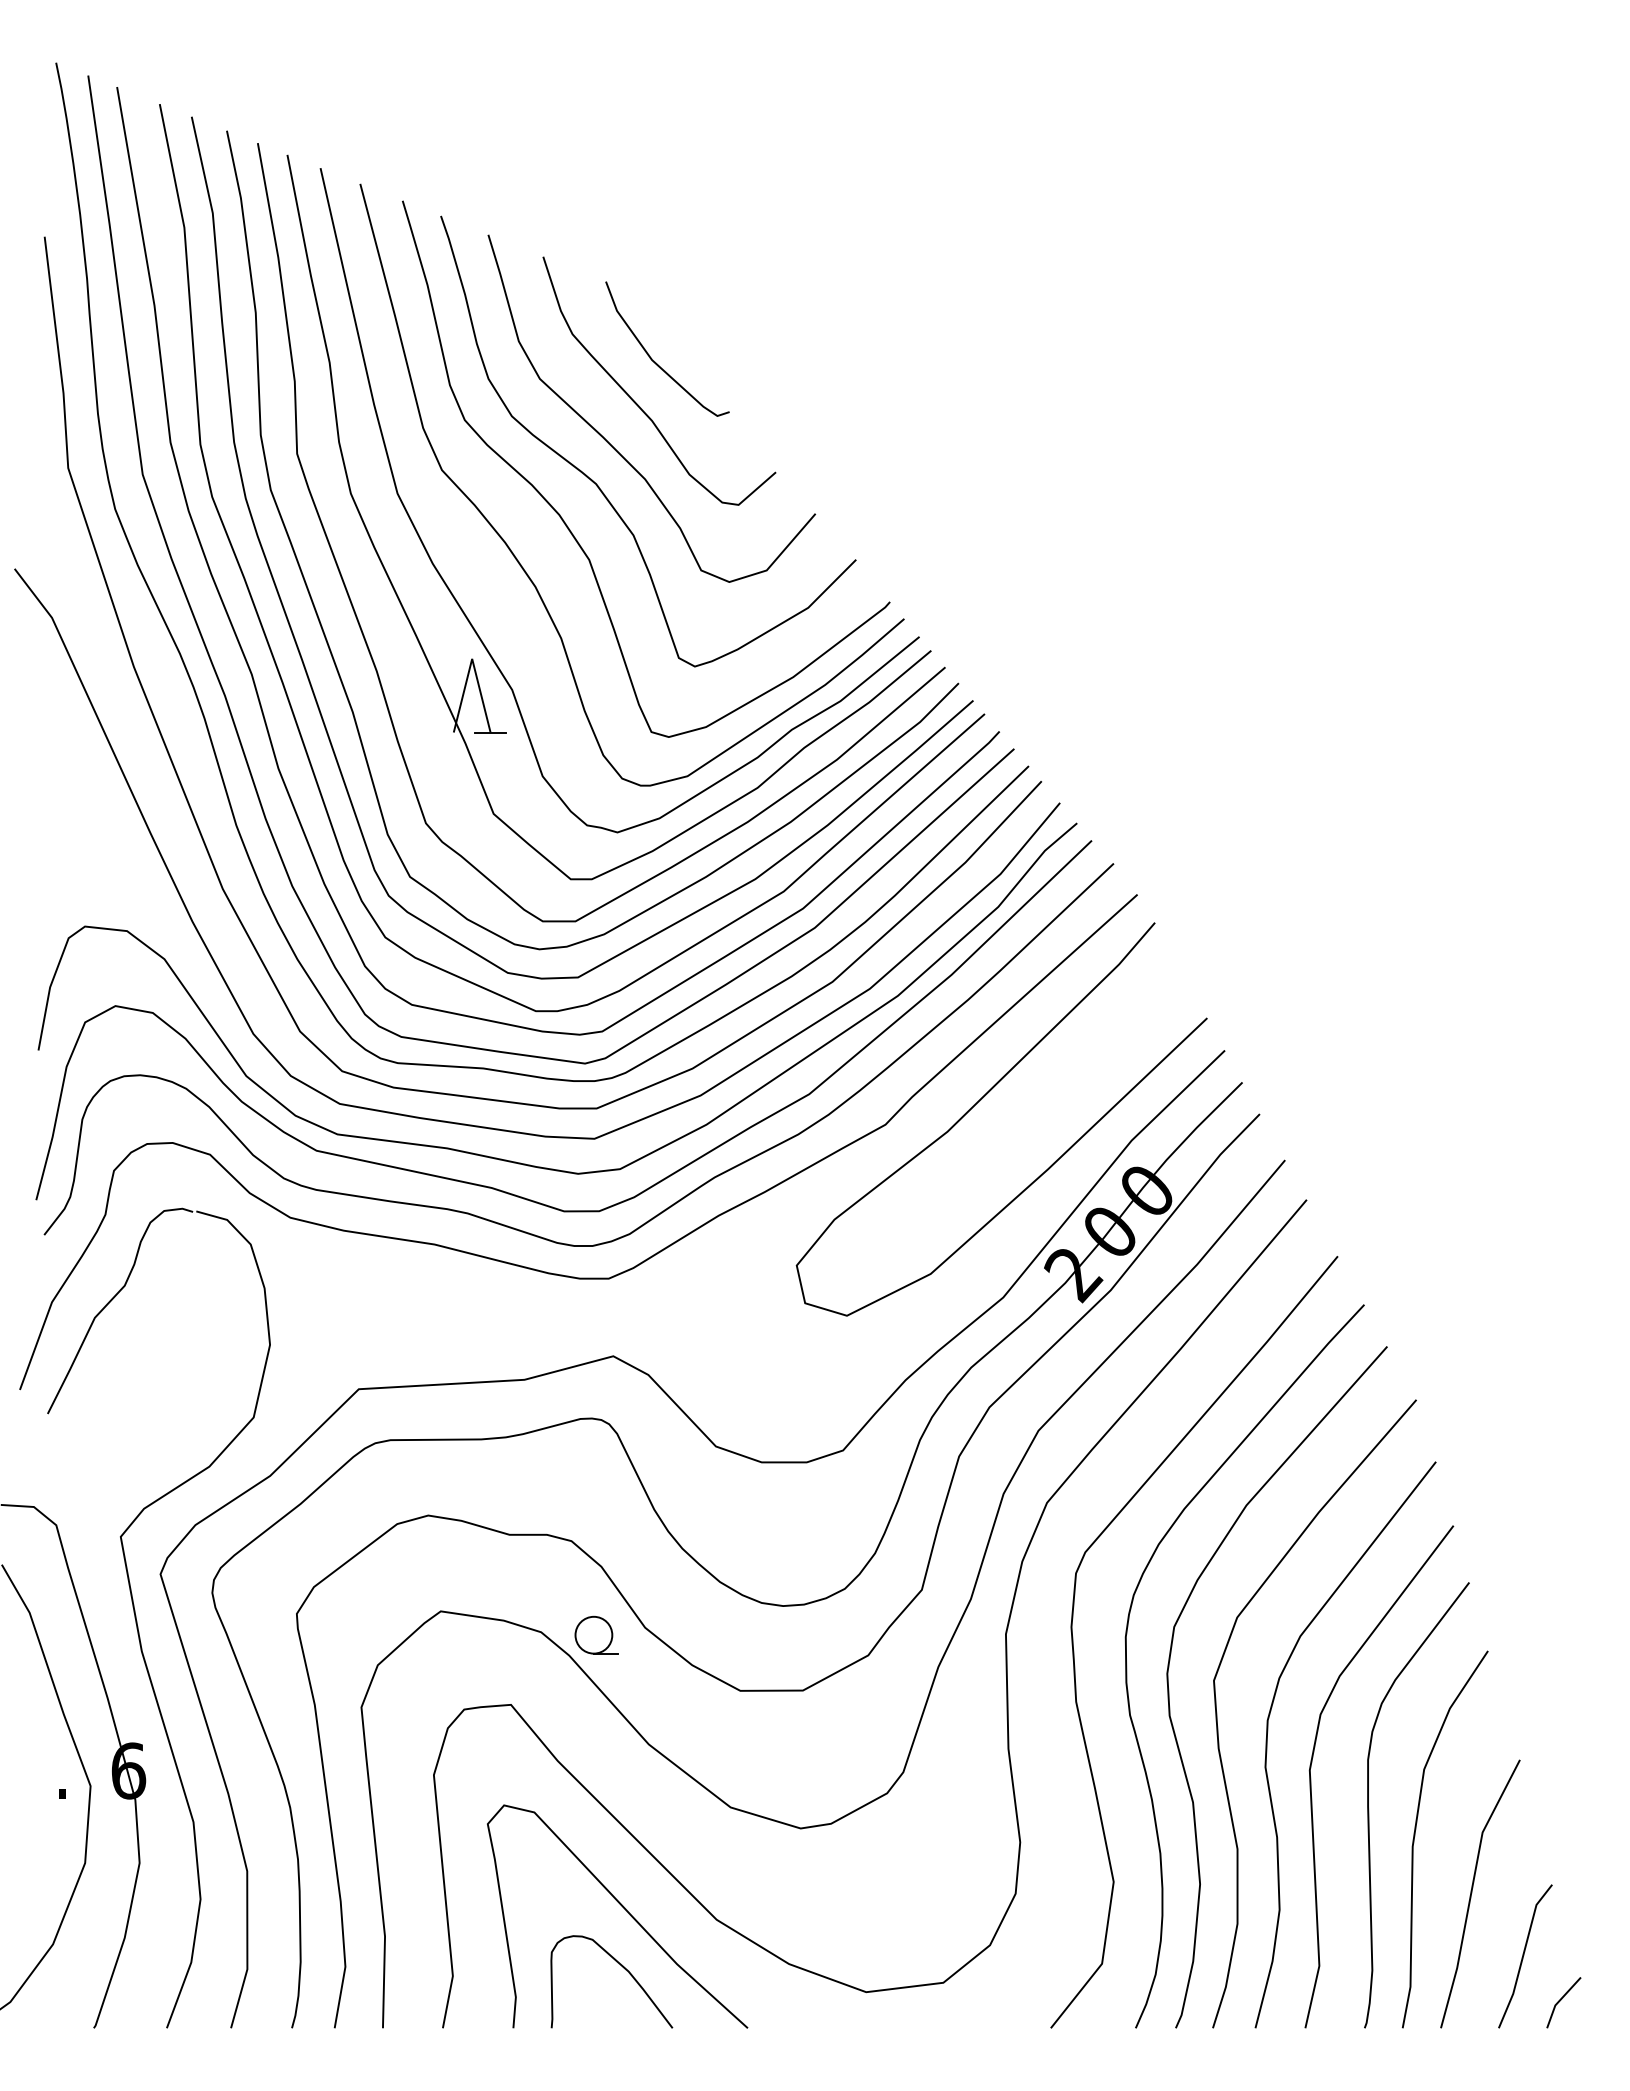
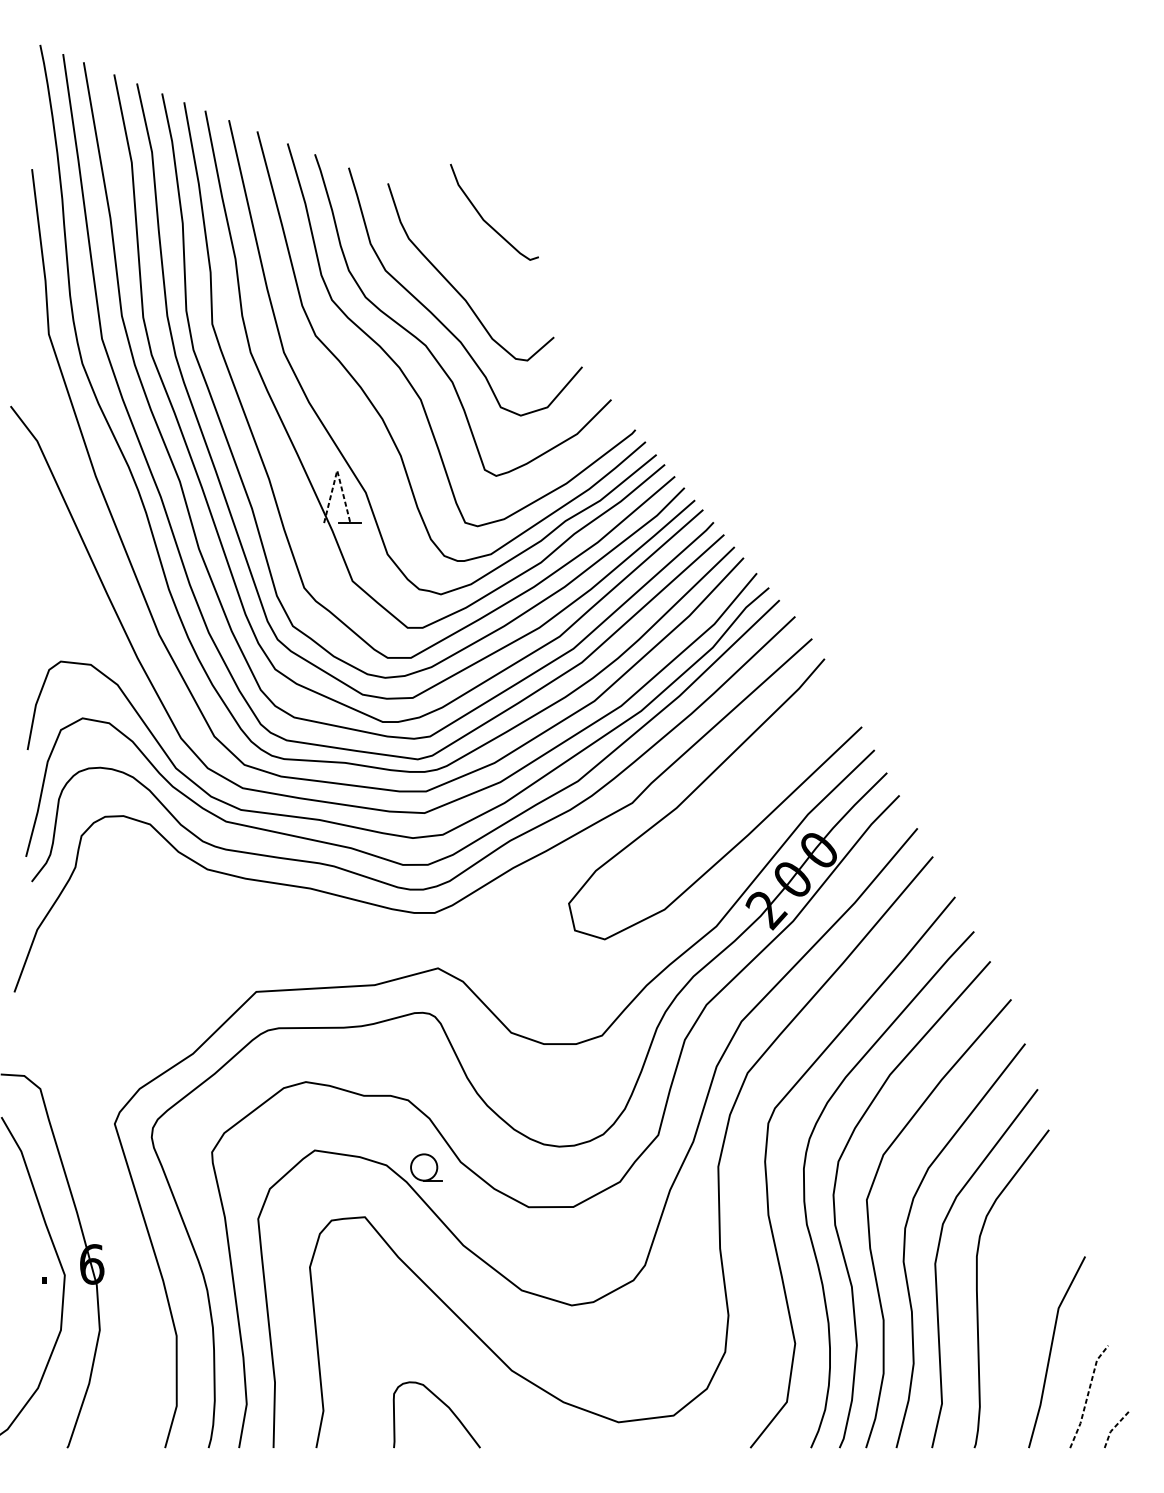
curve: (654, 360) -> (485, 220), moved
line: (472, 658) -> (337, 470), solid -> dashed
part: (137, 1620) -> (98, 1156), removed
curve: (1415, 1836) -> (1010, 1311), removed
curve: (624, 1909) -> (446, 1363), removed
line: (1523, 1955) -> (1087, 1396), solid -> dashed
line: (1559, 2001) -> (1113, 1428), solid -> dashed

